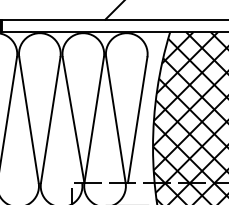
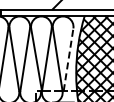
line: (137, 119) -> (68, 59), solid -> dashed

